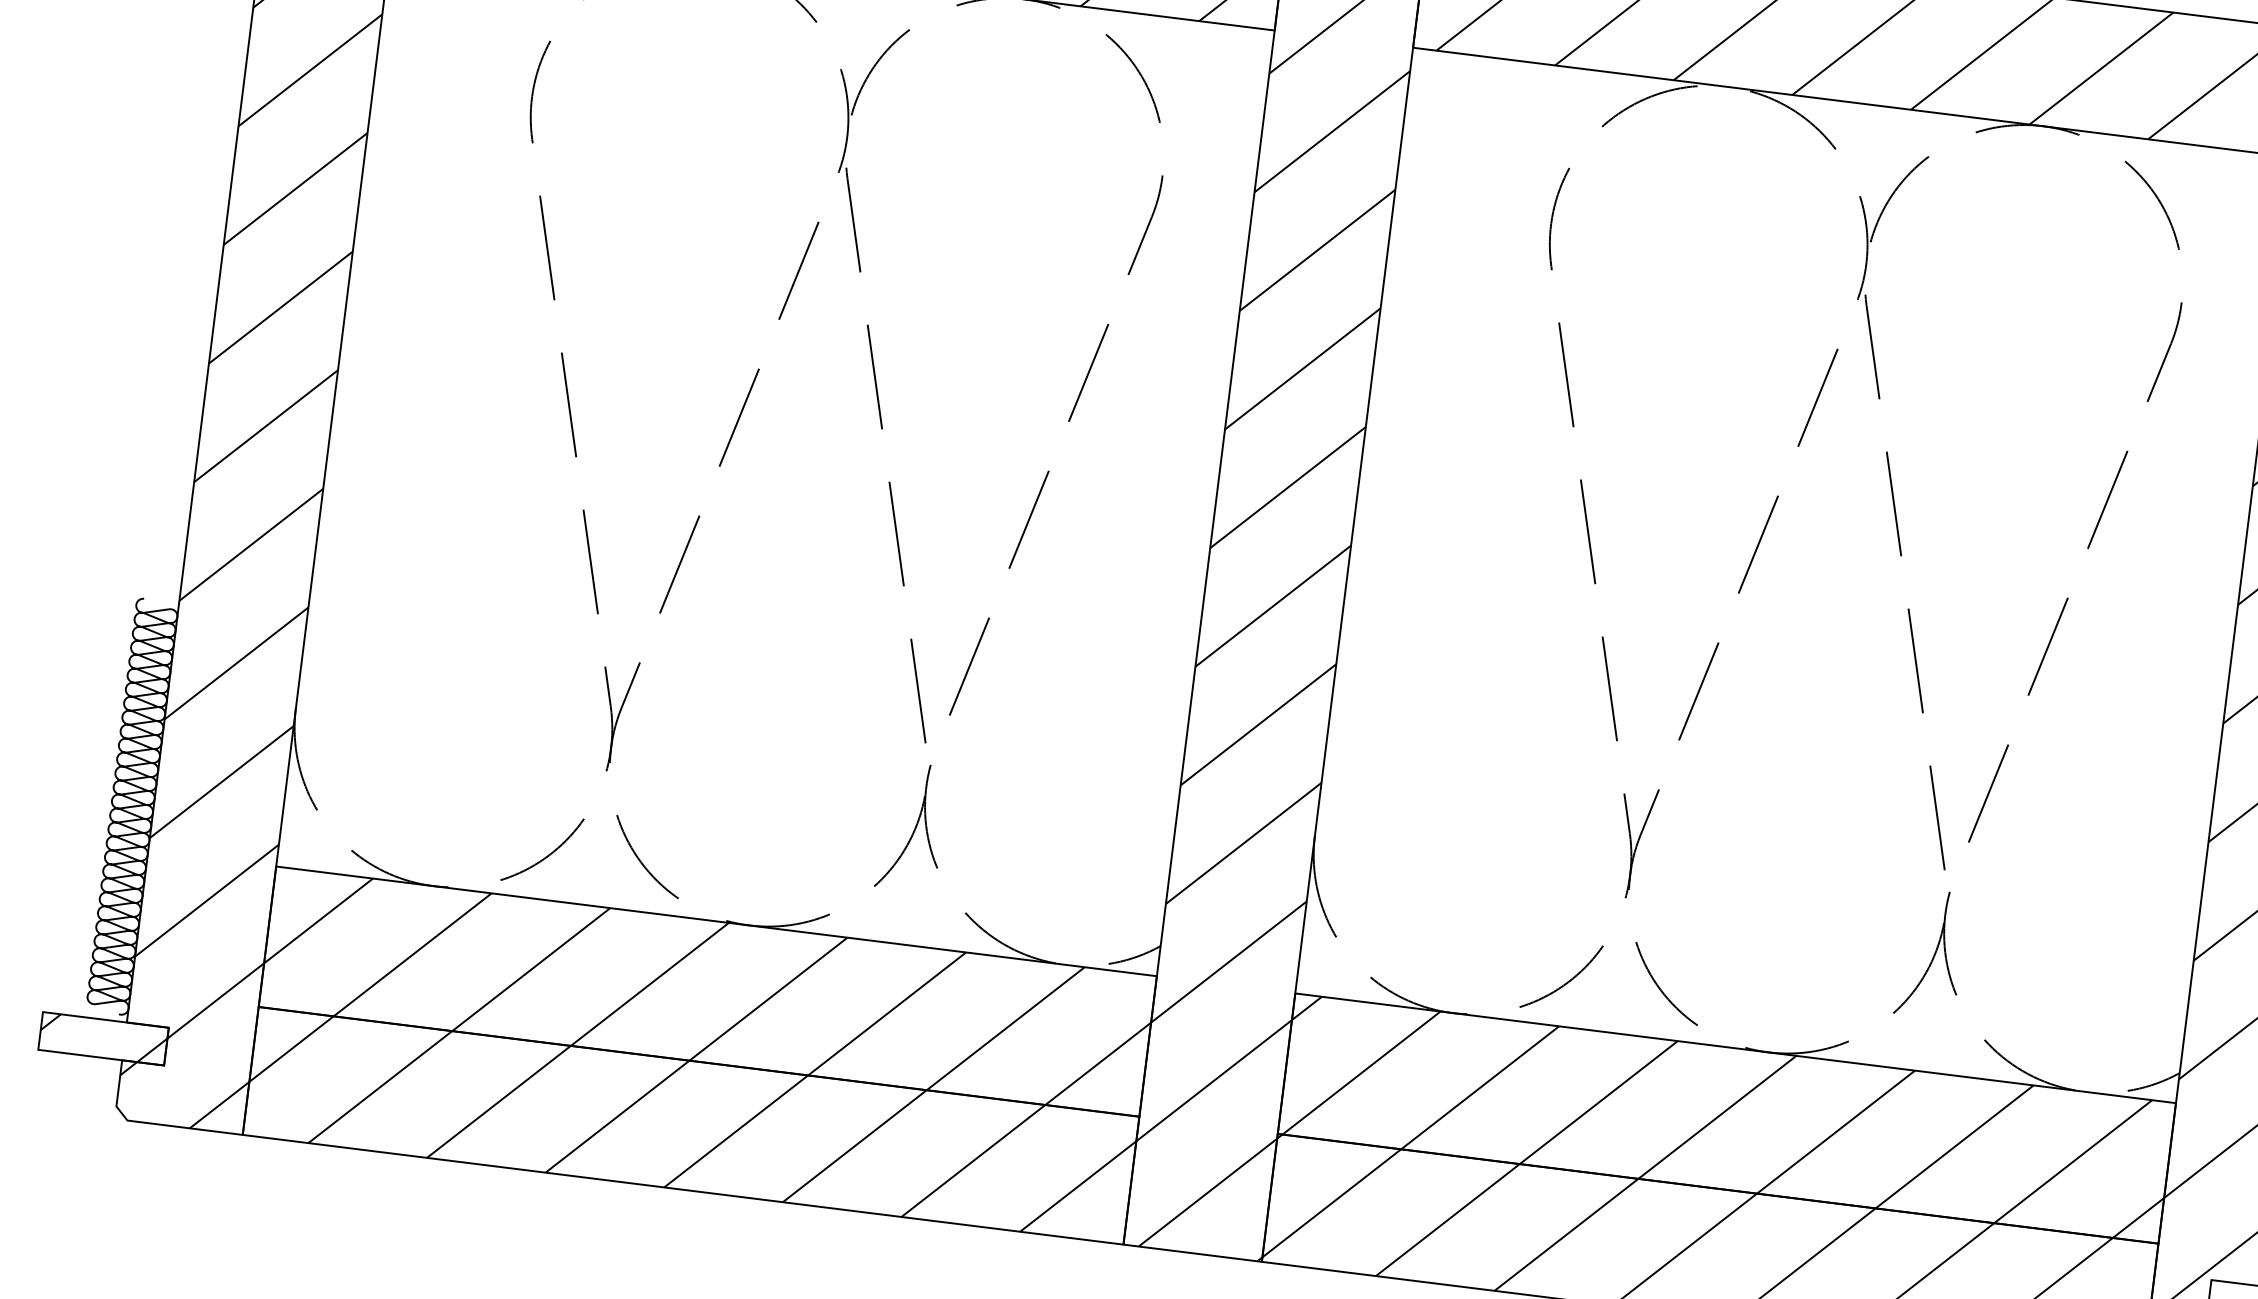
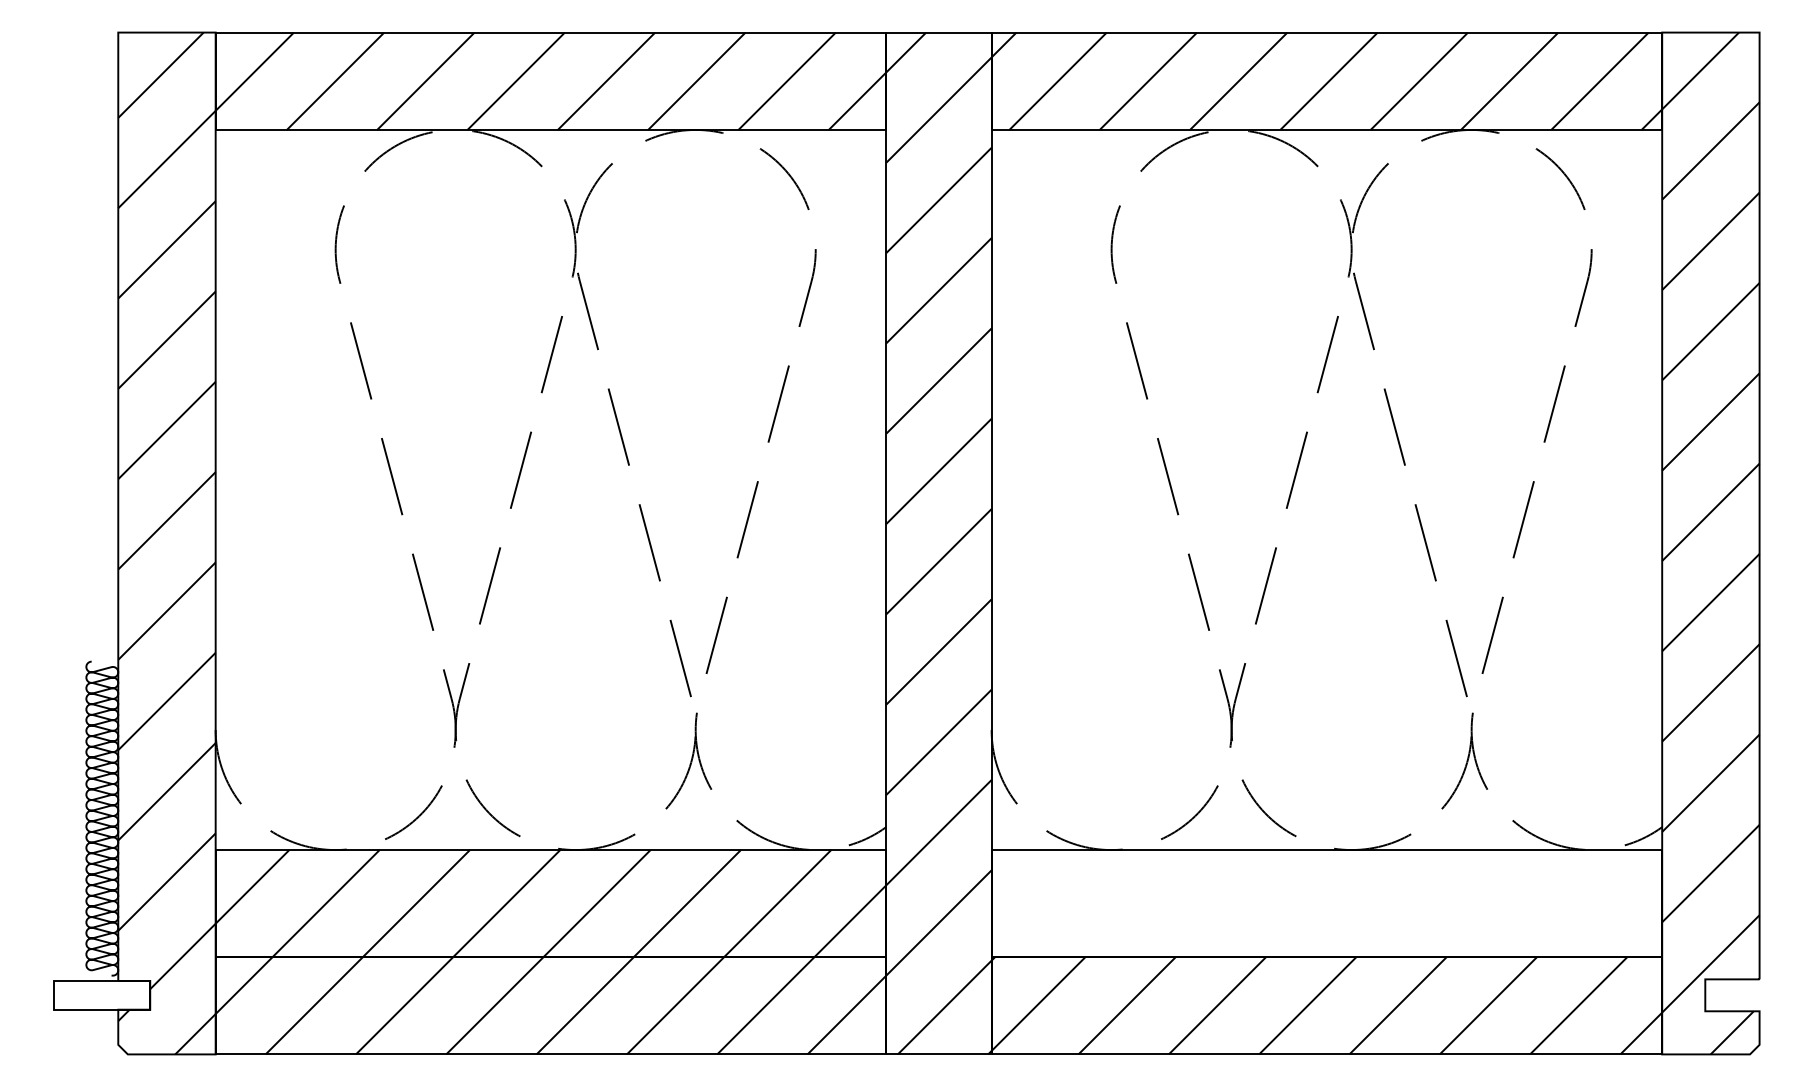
hatch: (103, 1037) -> (102, 994), removed
hatch: (1726, 1118) -> (1326, 903), removed

